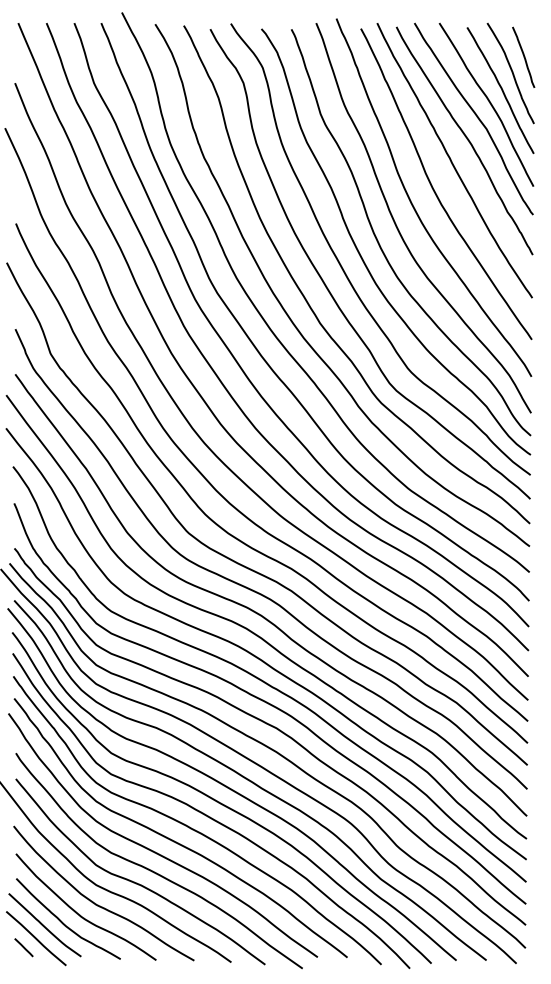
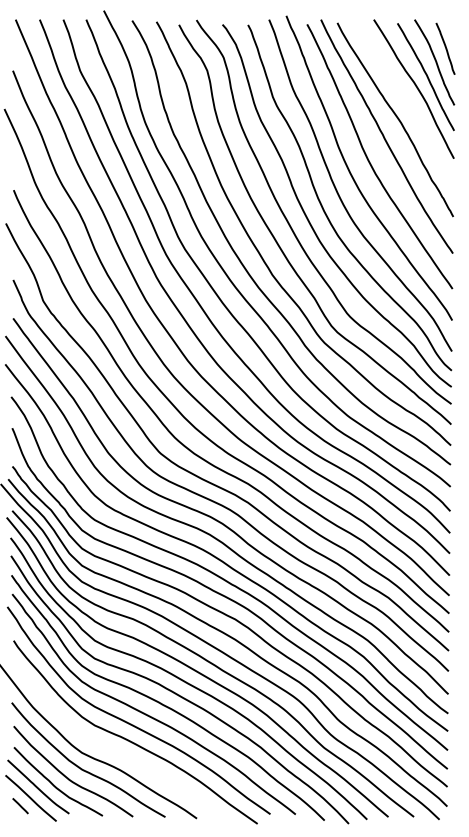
curve: (476, 117) -> (405, 99), removed
curve: (137, 882) -> (117, 750), removed

